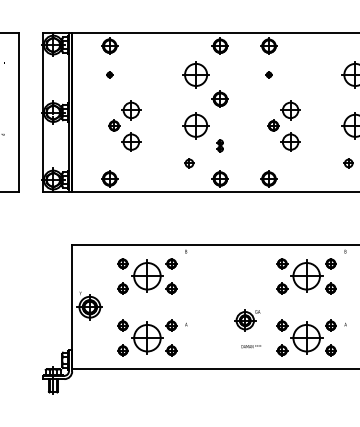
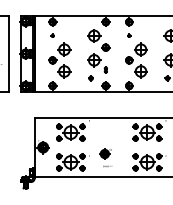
part: (123, 126) -> (59, 60), size x1.43
part: (284, 126) -> (136, 60), size x1.43
part: (246, 327) -> (105, 157), moved

